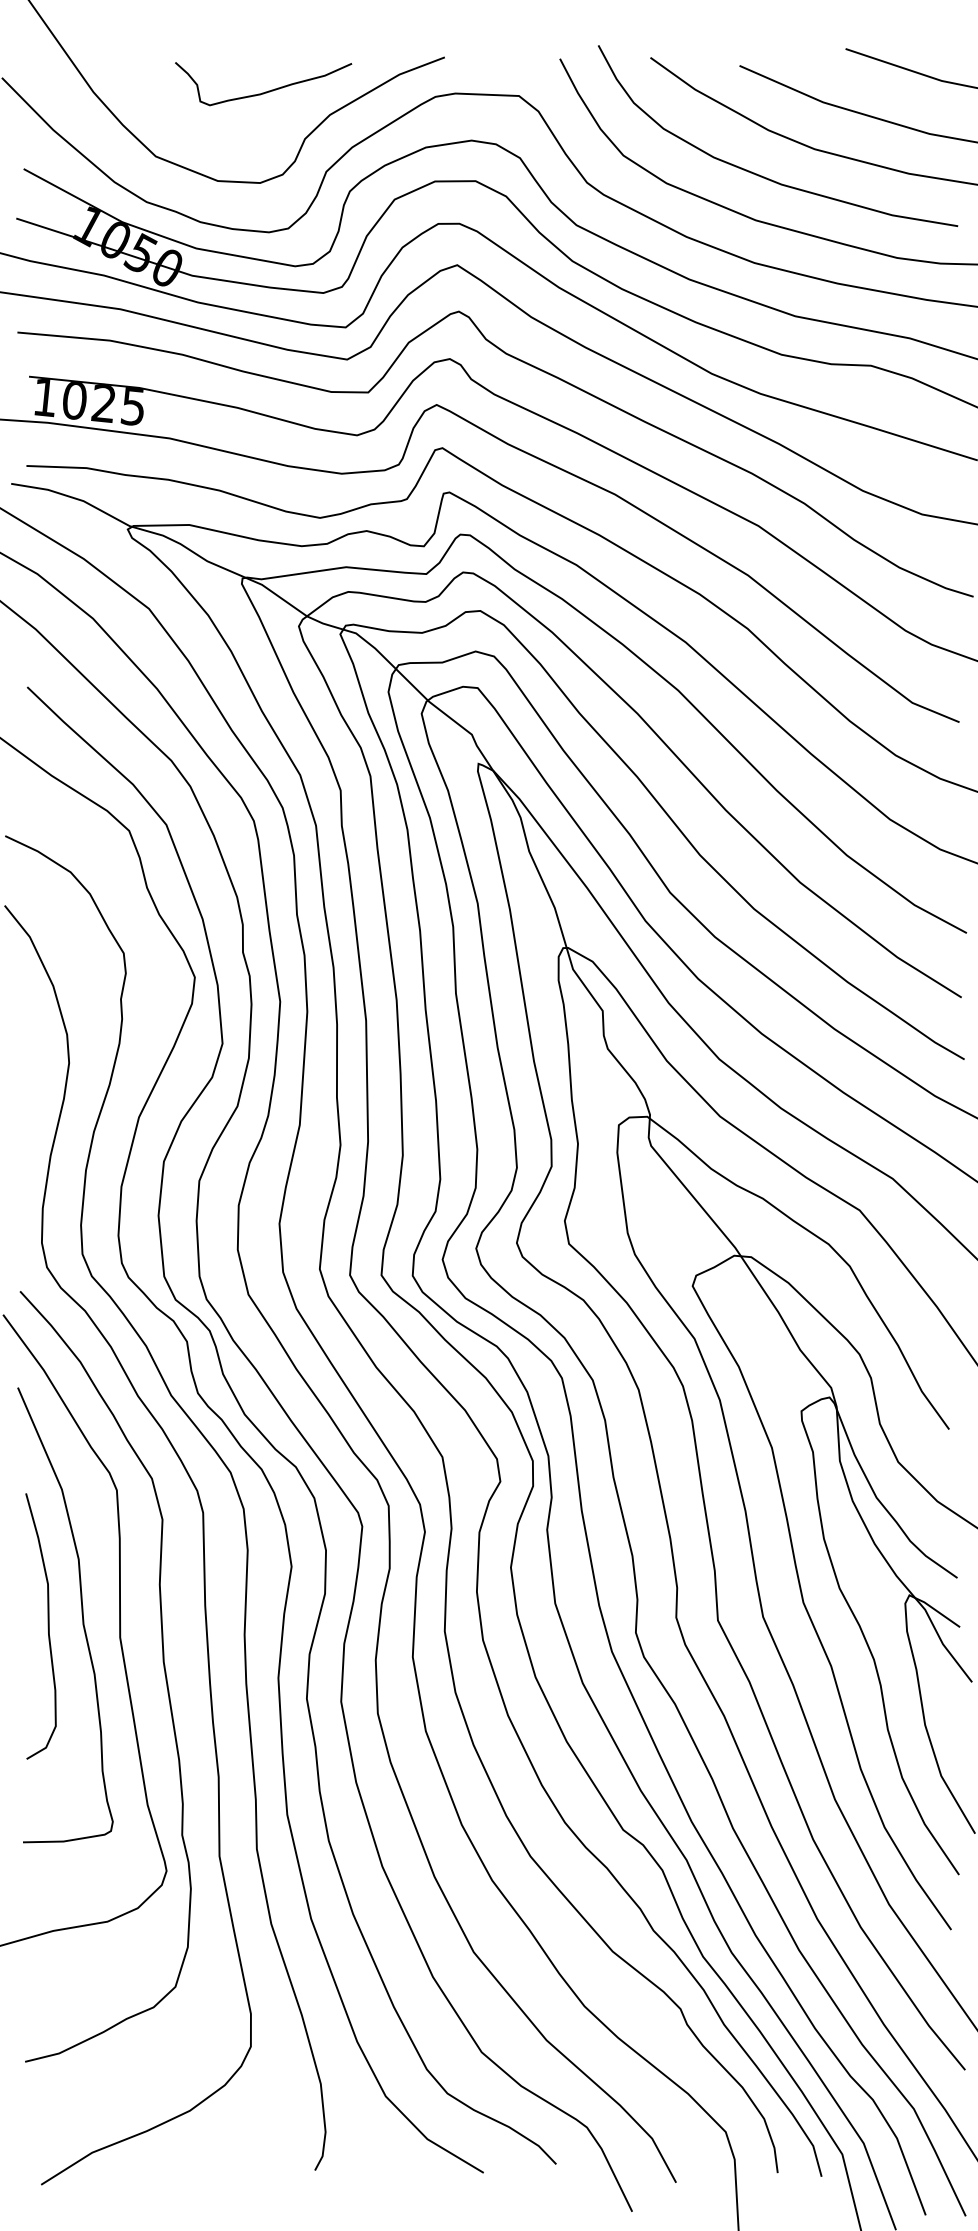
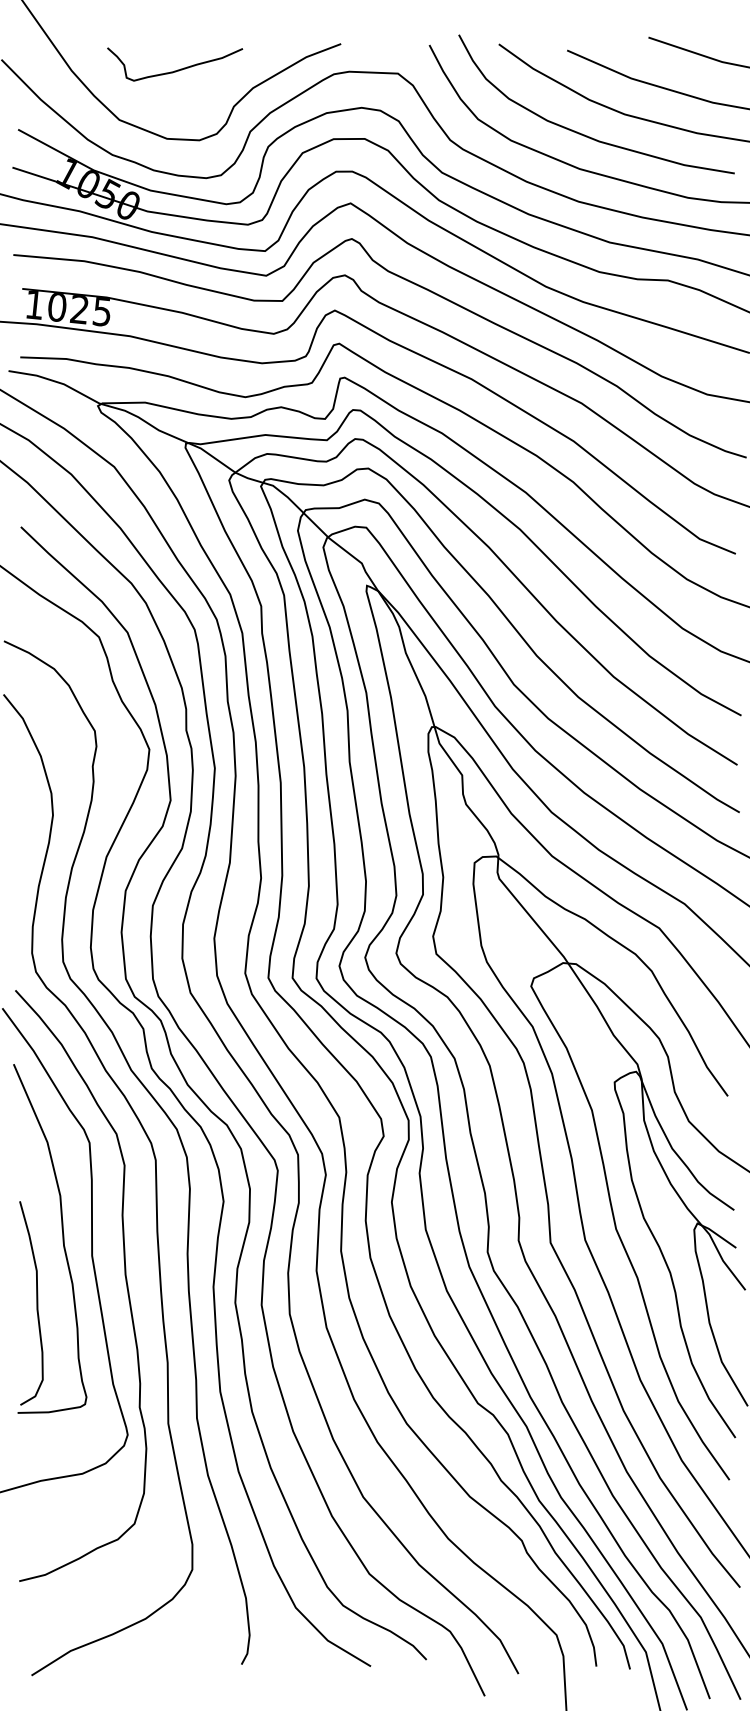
curve: (266, 90) -> (177, 69), moved
curve: (47, 1626) -> (36, 1303), moved

